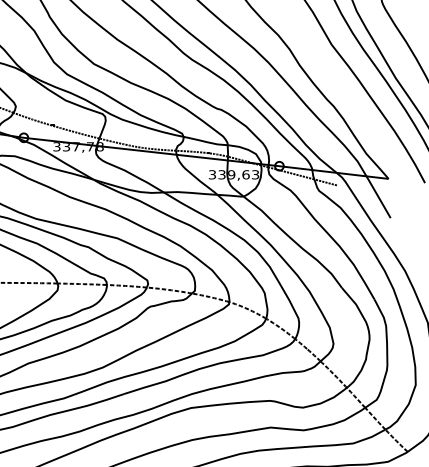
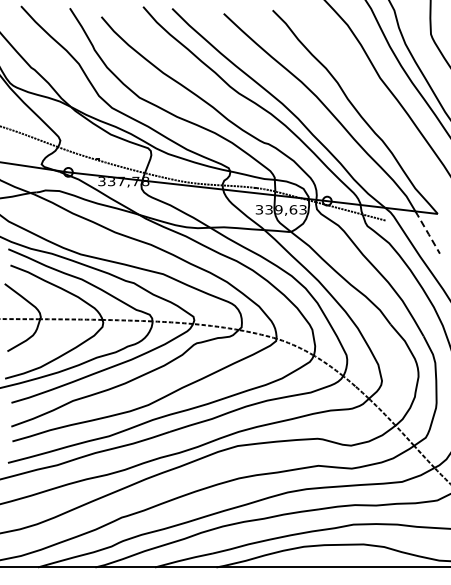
line: (378, 197) -> (427, 232), solid -> dashed

